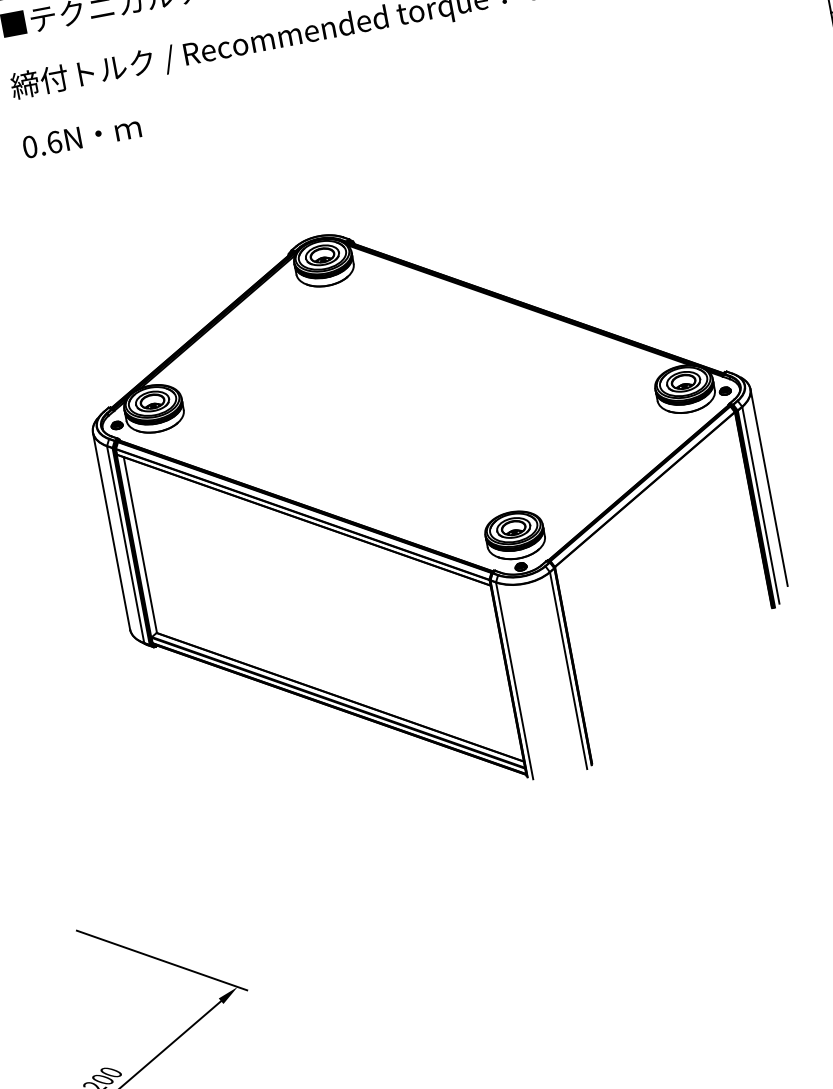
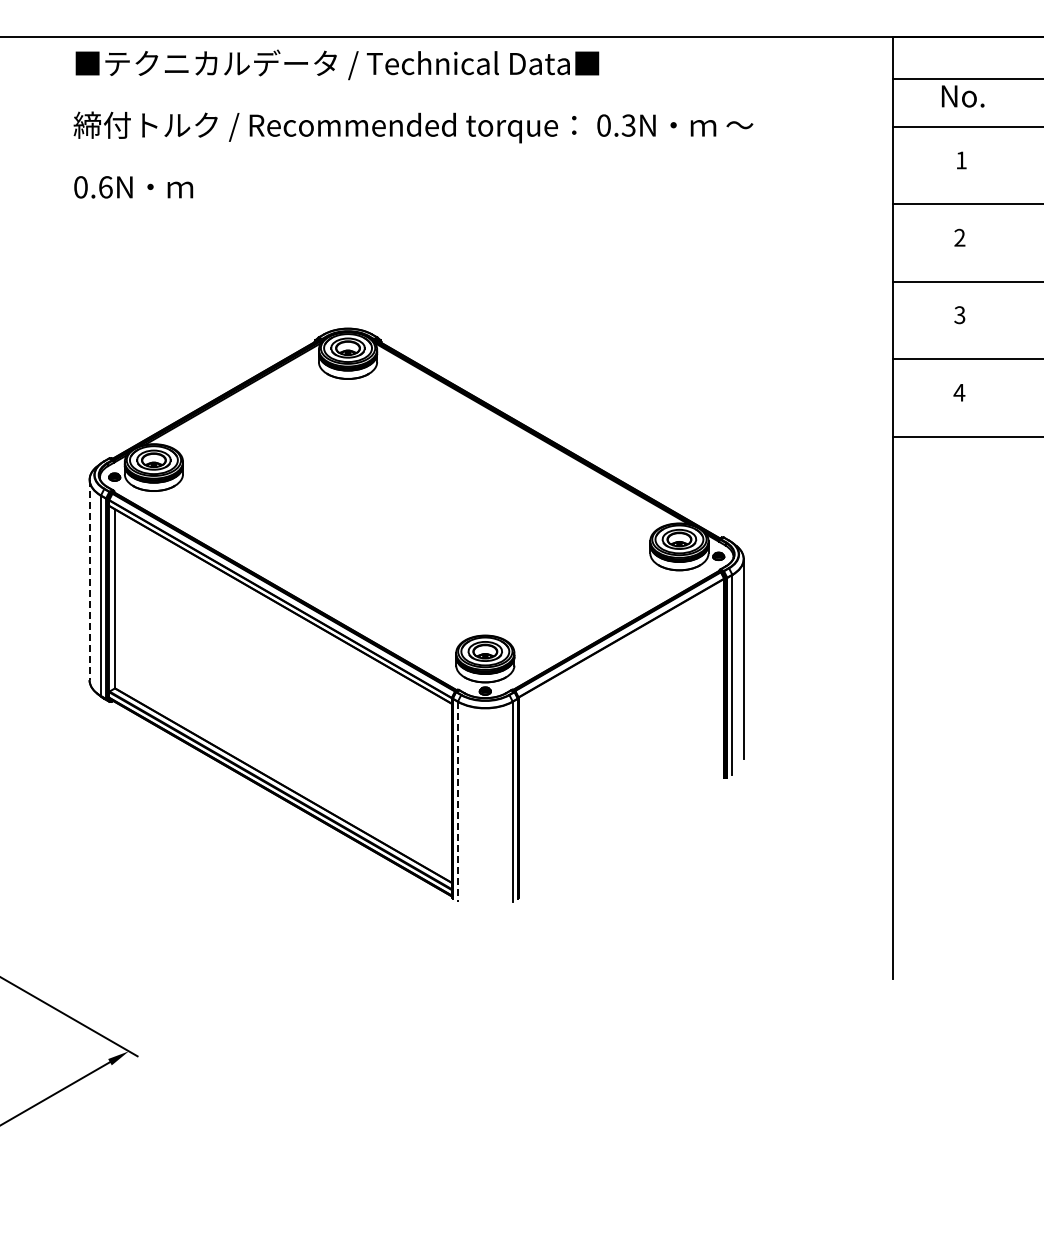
line: (111, 531) -> (89, 580), solid -> dashed
line: (514, 681) -> (457, 802), solid -> dashed

